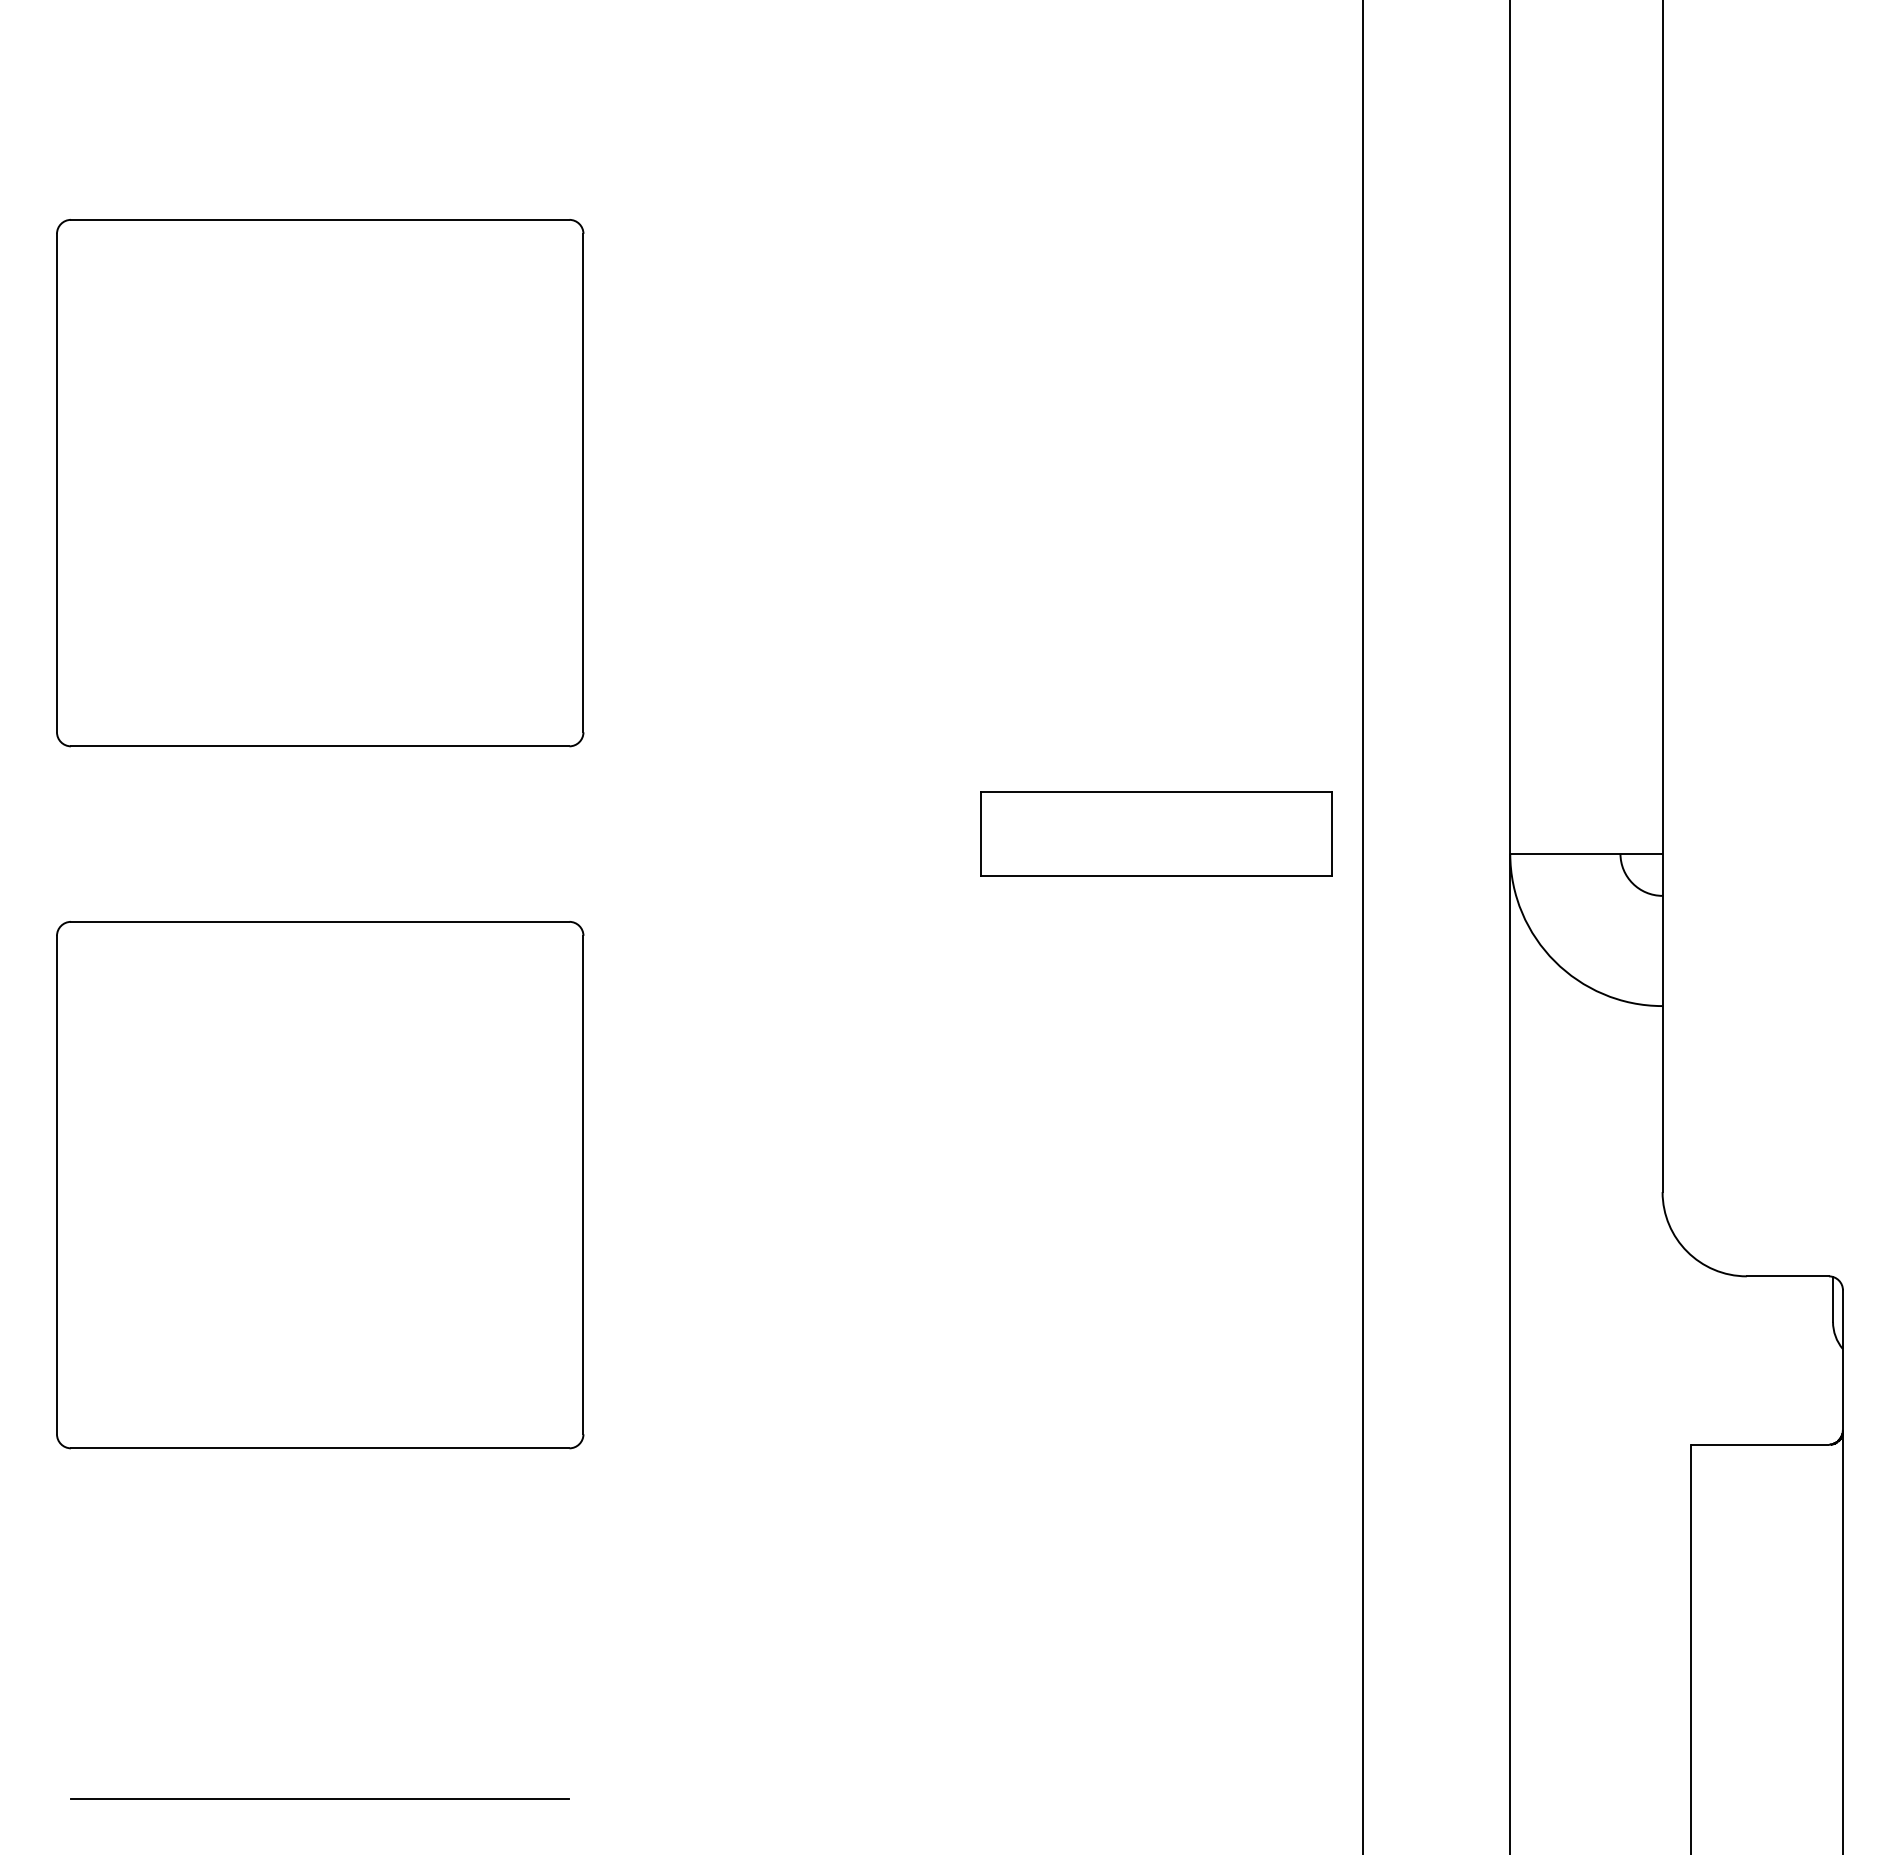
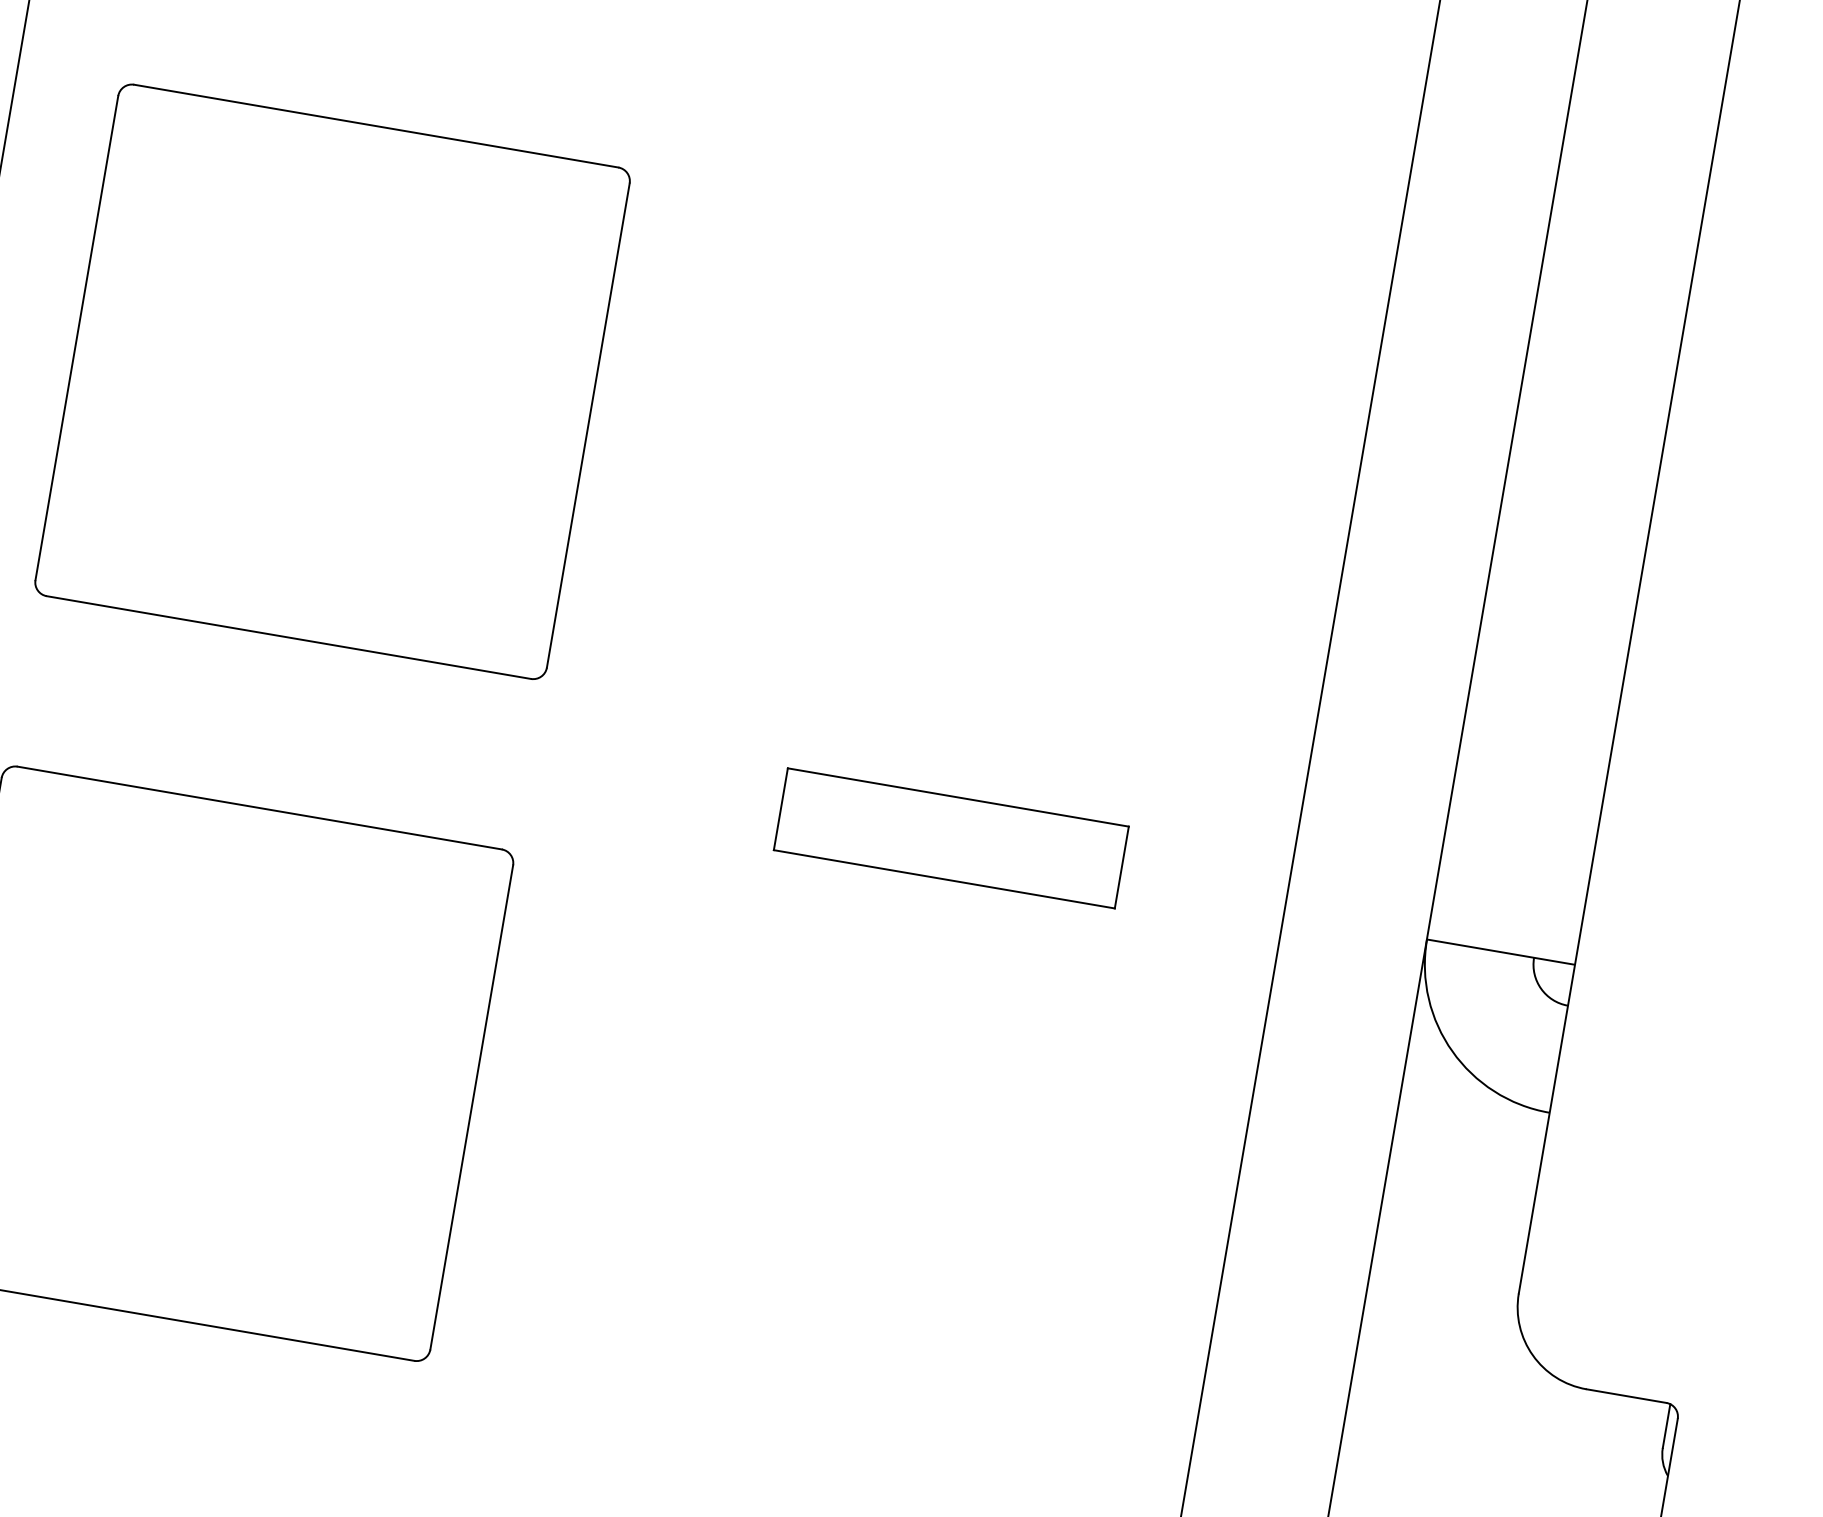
part: (1156, 833) -> (951, 838), moved

